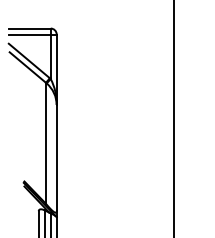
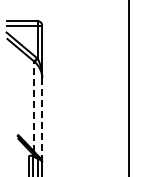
line: (46, 143) -> (34, 106), solid -> dashed
line: (57, 157) -> (42, 117), solid -> dashed

